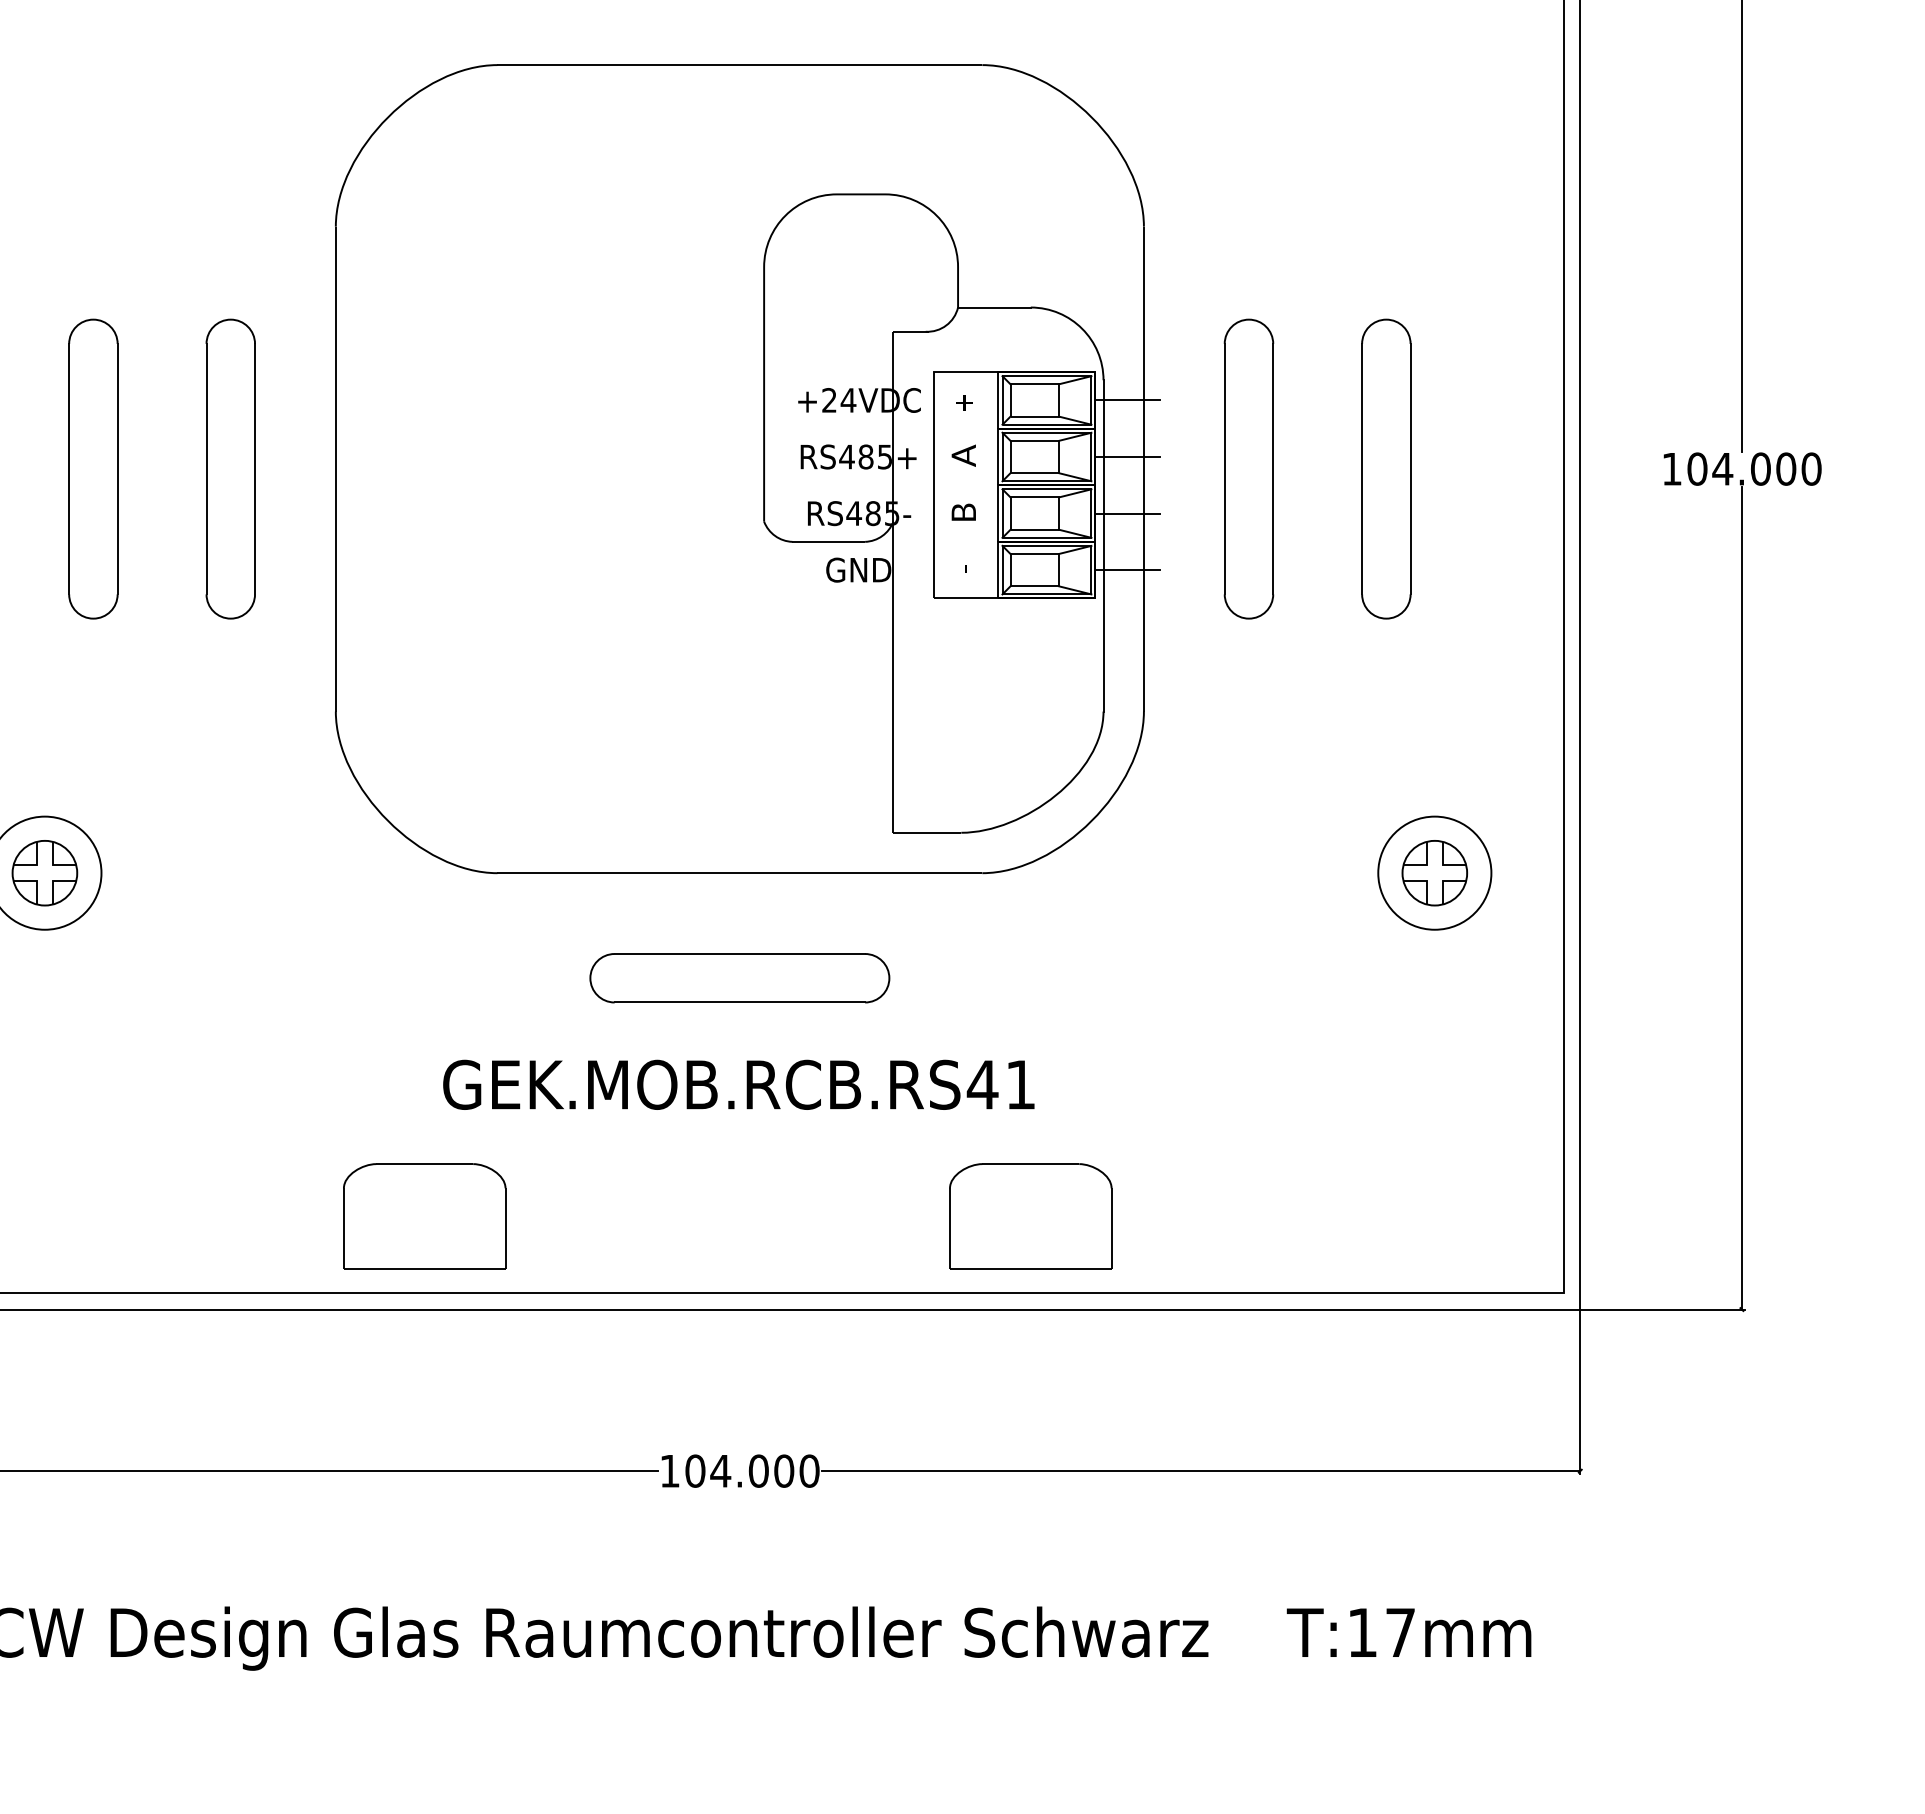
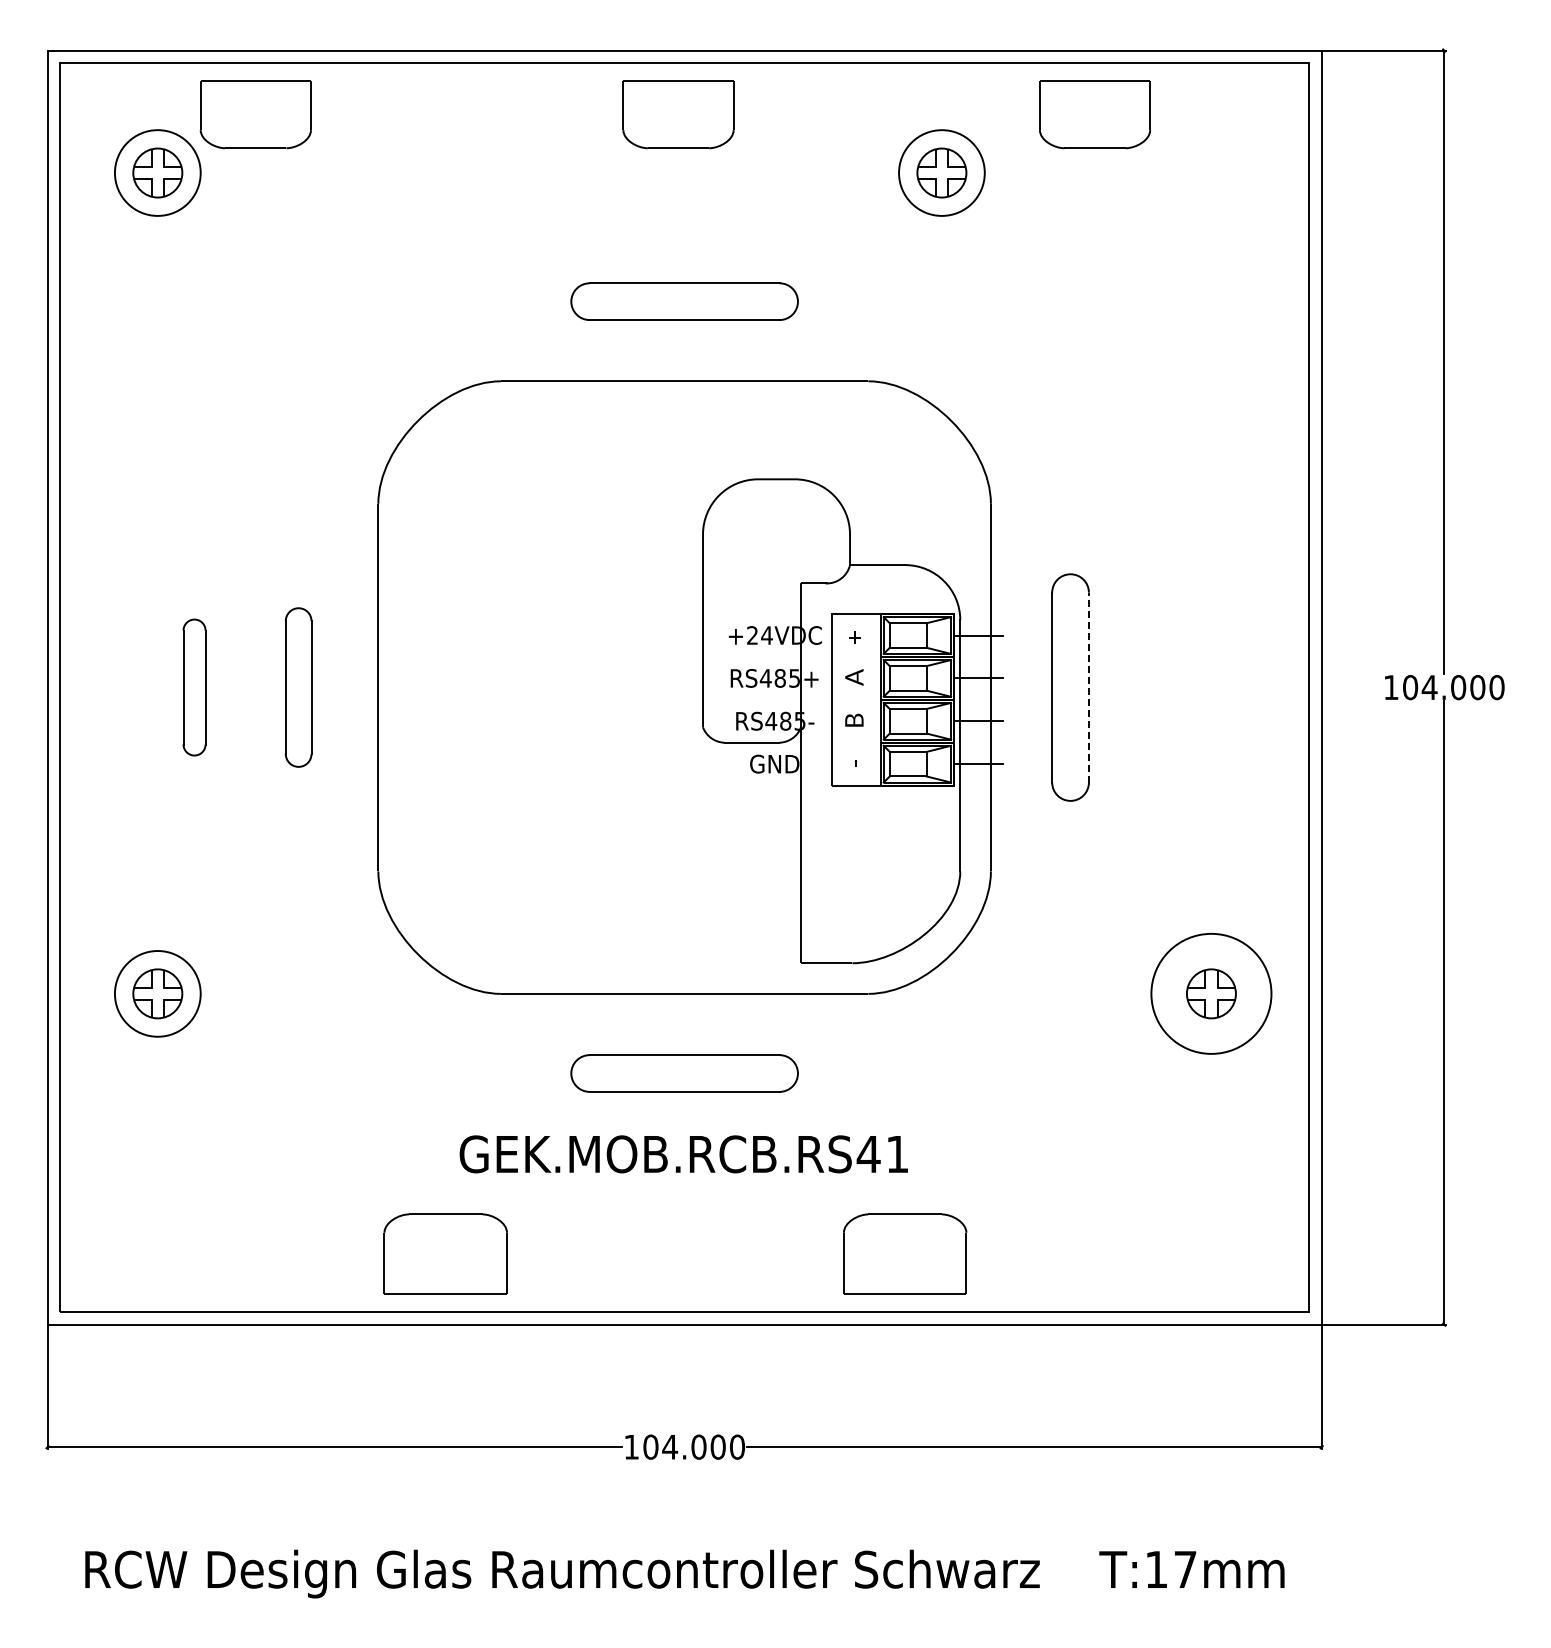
part: (93, 469) -> (194, 687), size x0.6
part: (230, 469) -> (298, 687), size x0.7
line: (1272, 469) -> (1088, 687), solid -> dashed
part: (1386, 469) -> (1174, 687), removed
circle: (1434, 872) -> (1211, 993), size x1.4

